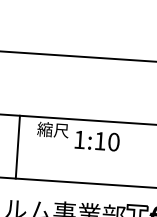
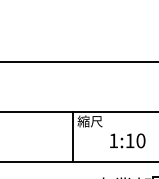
text: (97, 140) -> (127, 140), moved
line: (18, 146) -> (73, 136), moved

